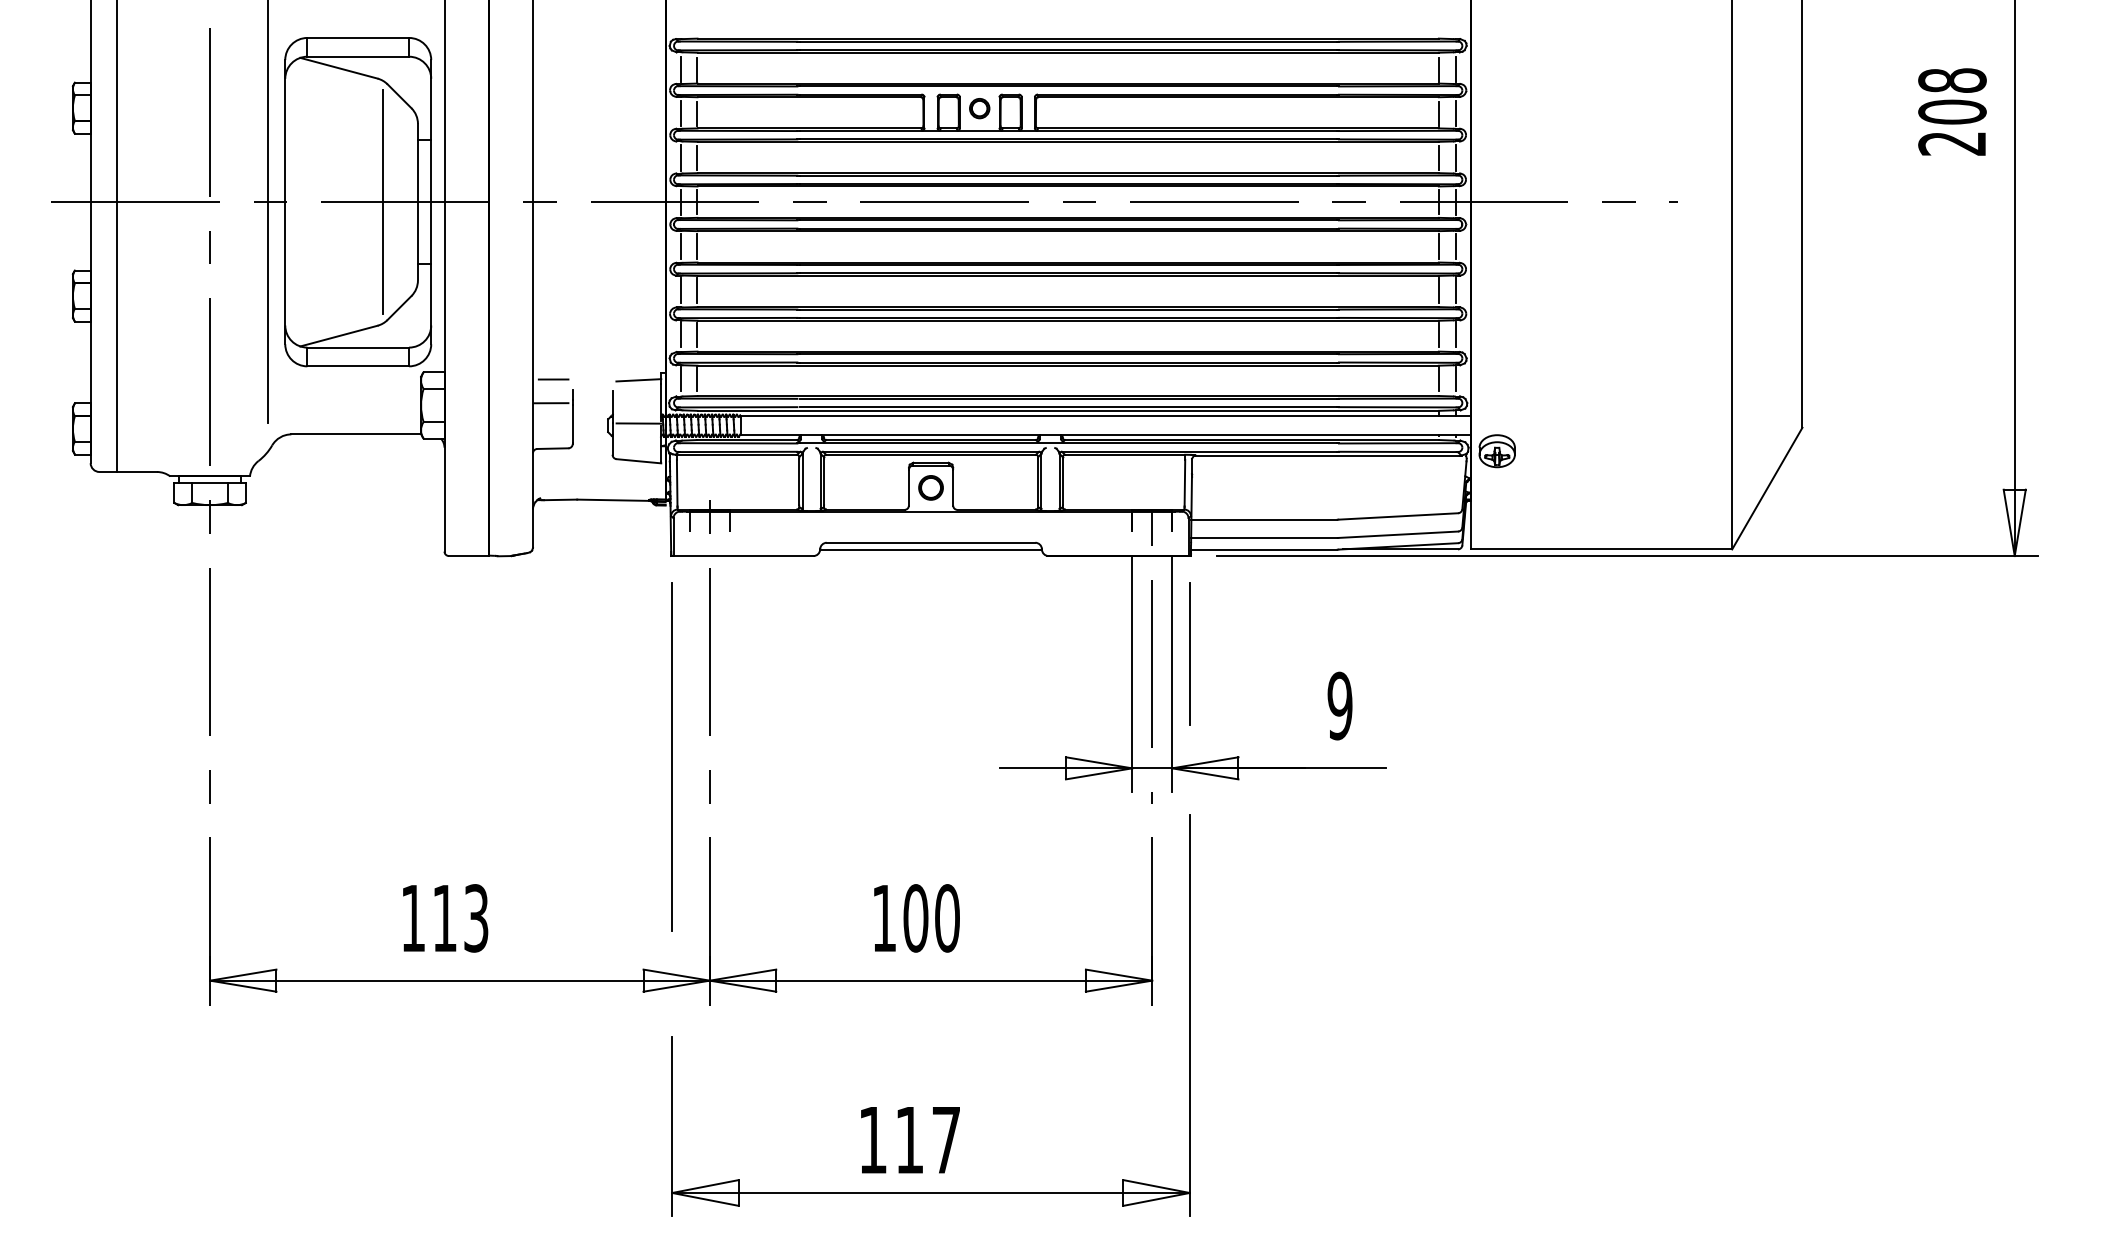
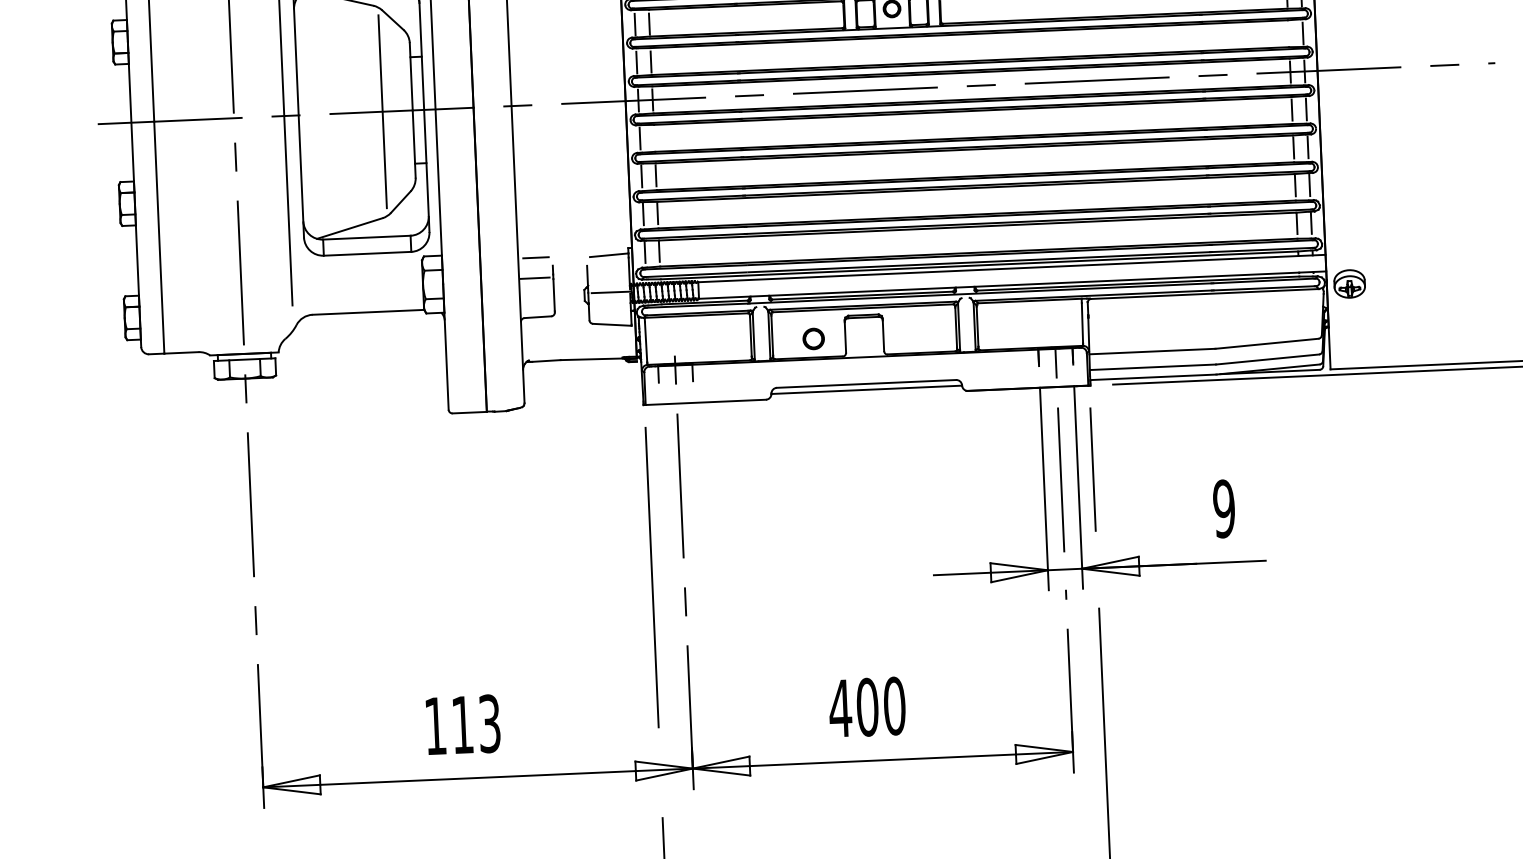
line: (1439, 157) -> (1289, 33), removed
line: (697, 246) -> (654, 138), removed
part: (930, 487) -> (813, 338), moved
text: (884, 918) -> (840, 708), 100 -> 400

